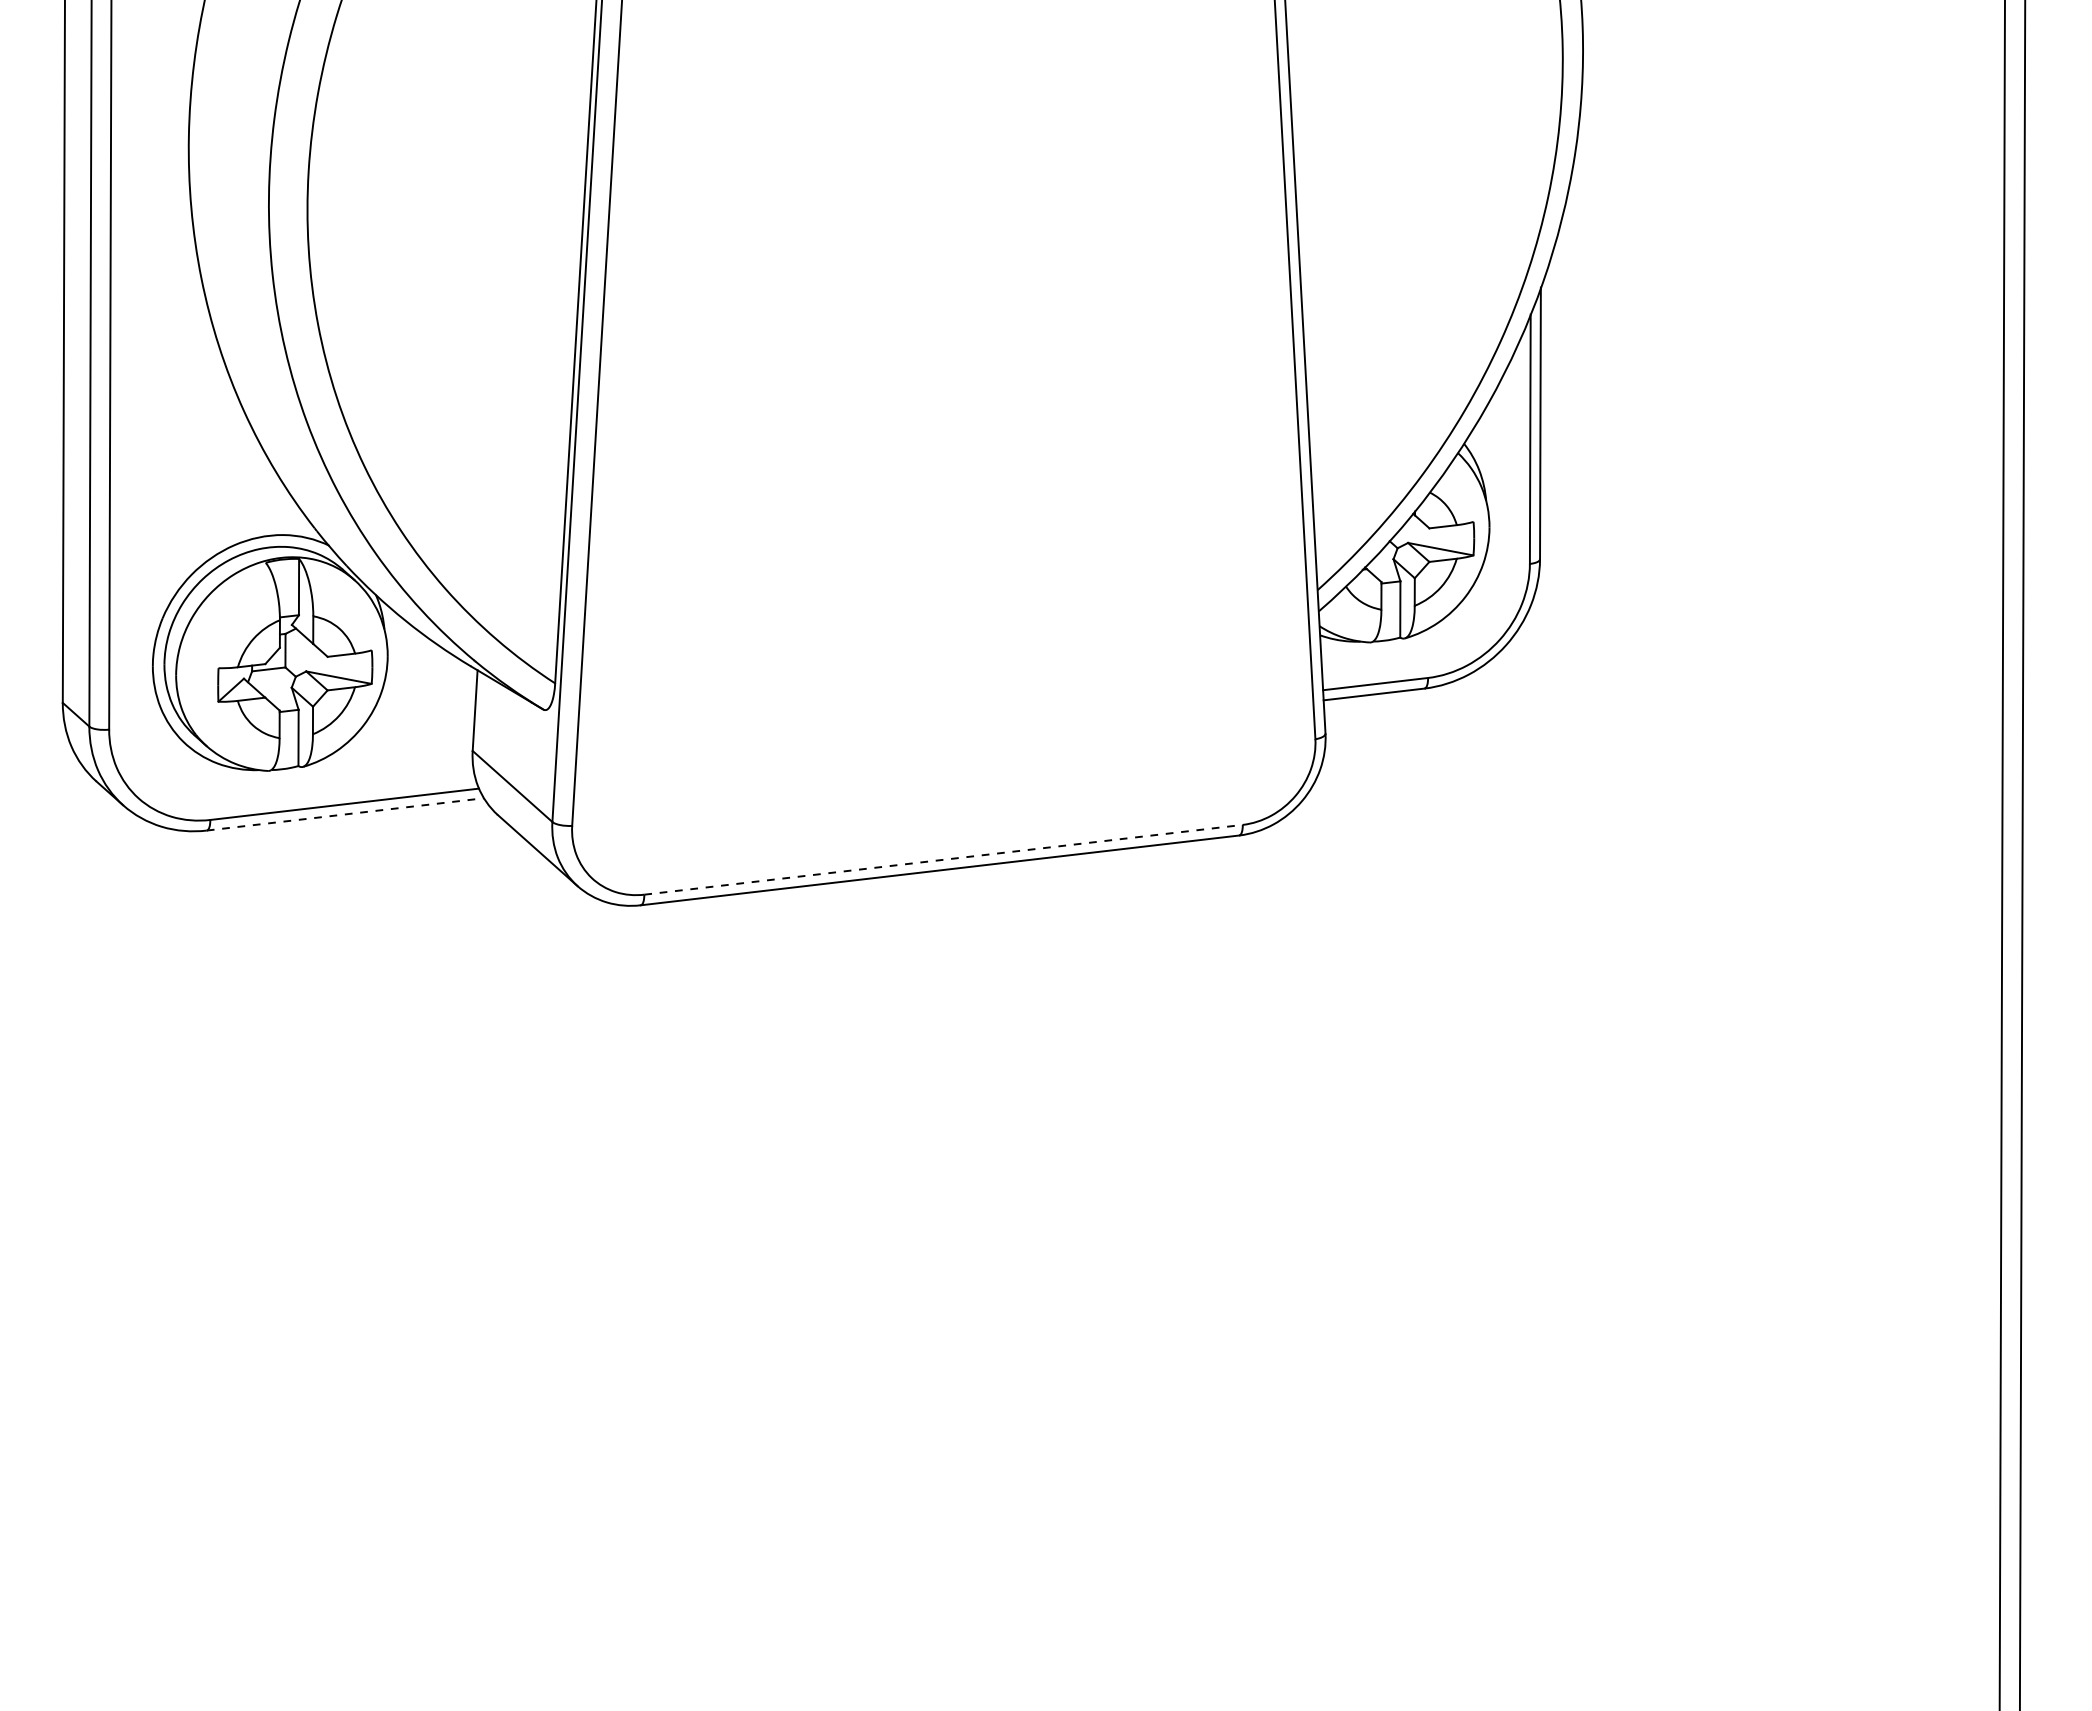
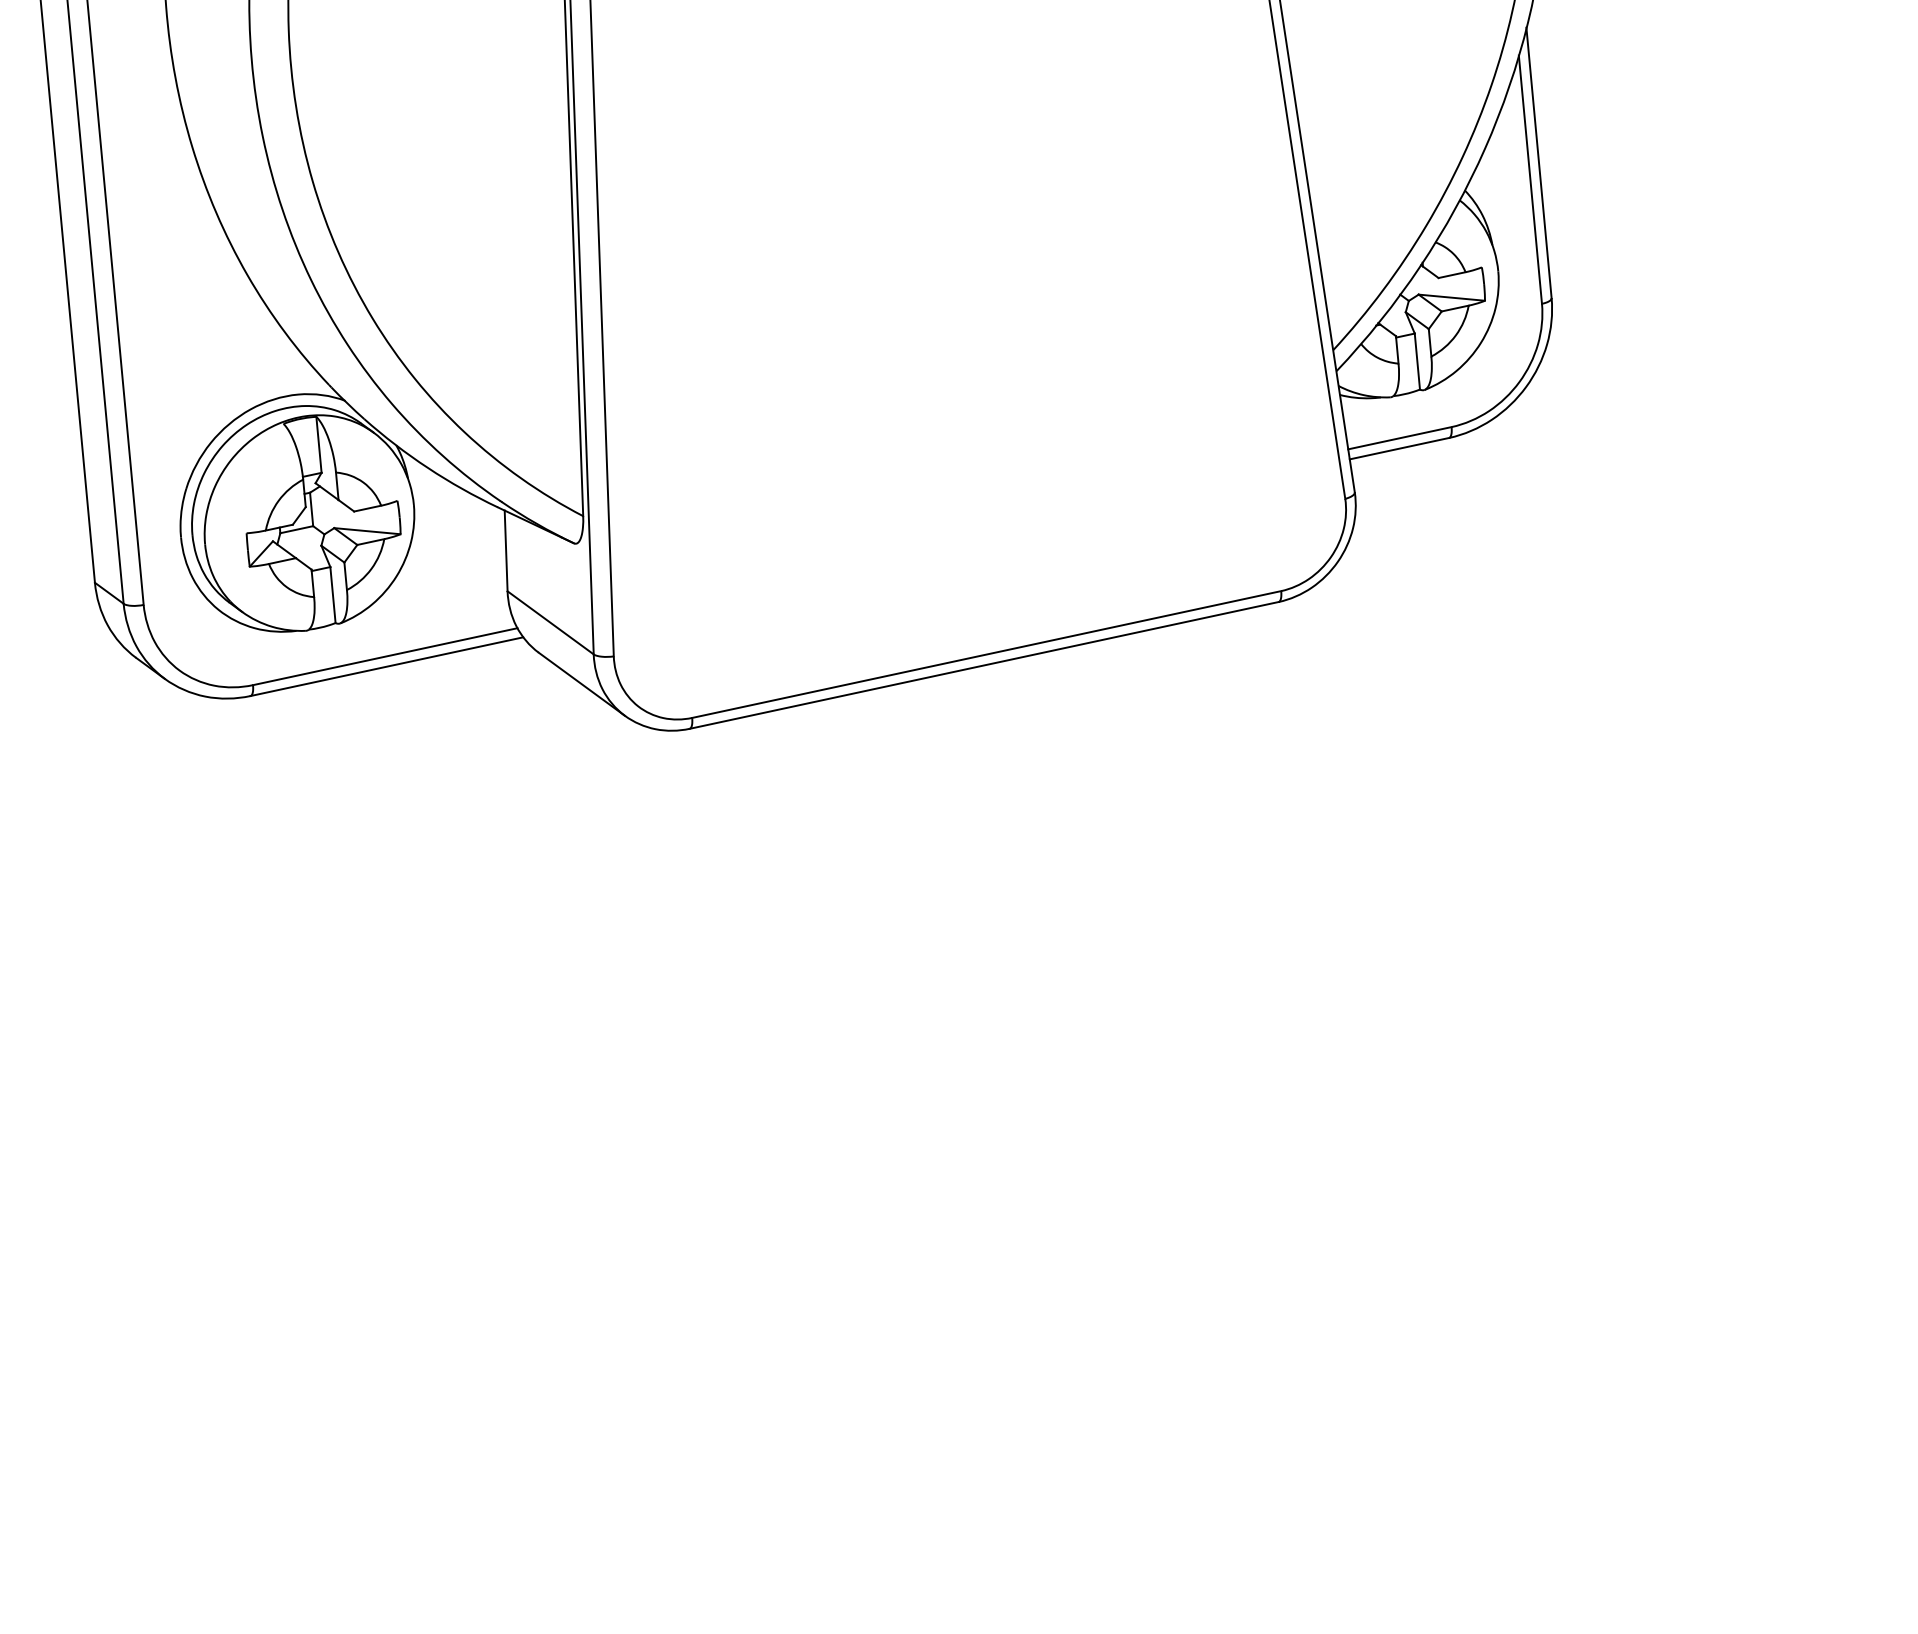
line: (345, 814) -> (387, 666), dashed -> solid
line: (944, 859) -> (987, 654), dashed -> solid

